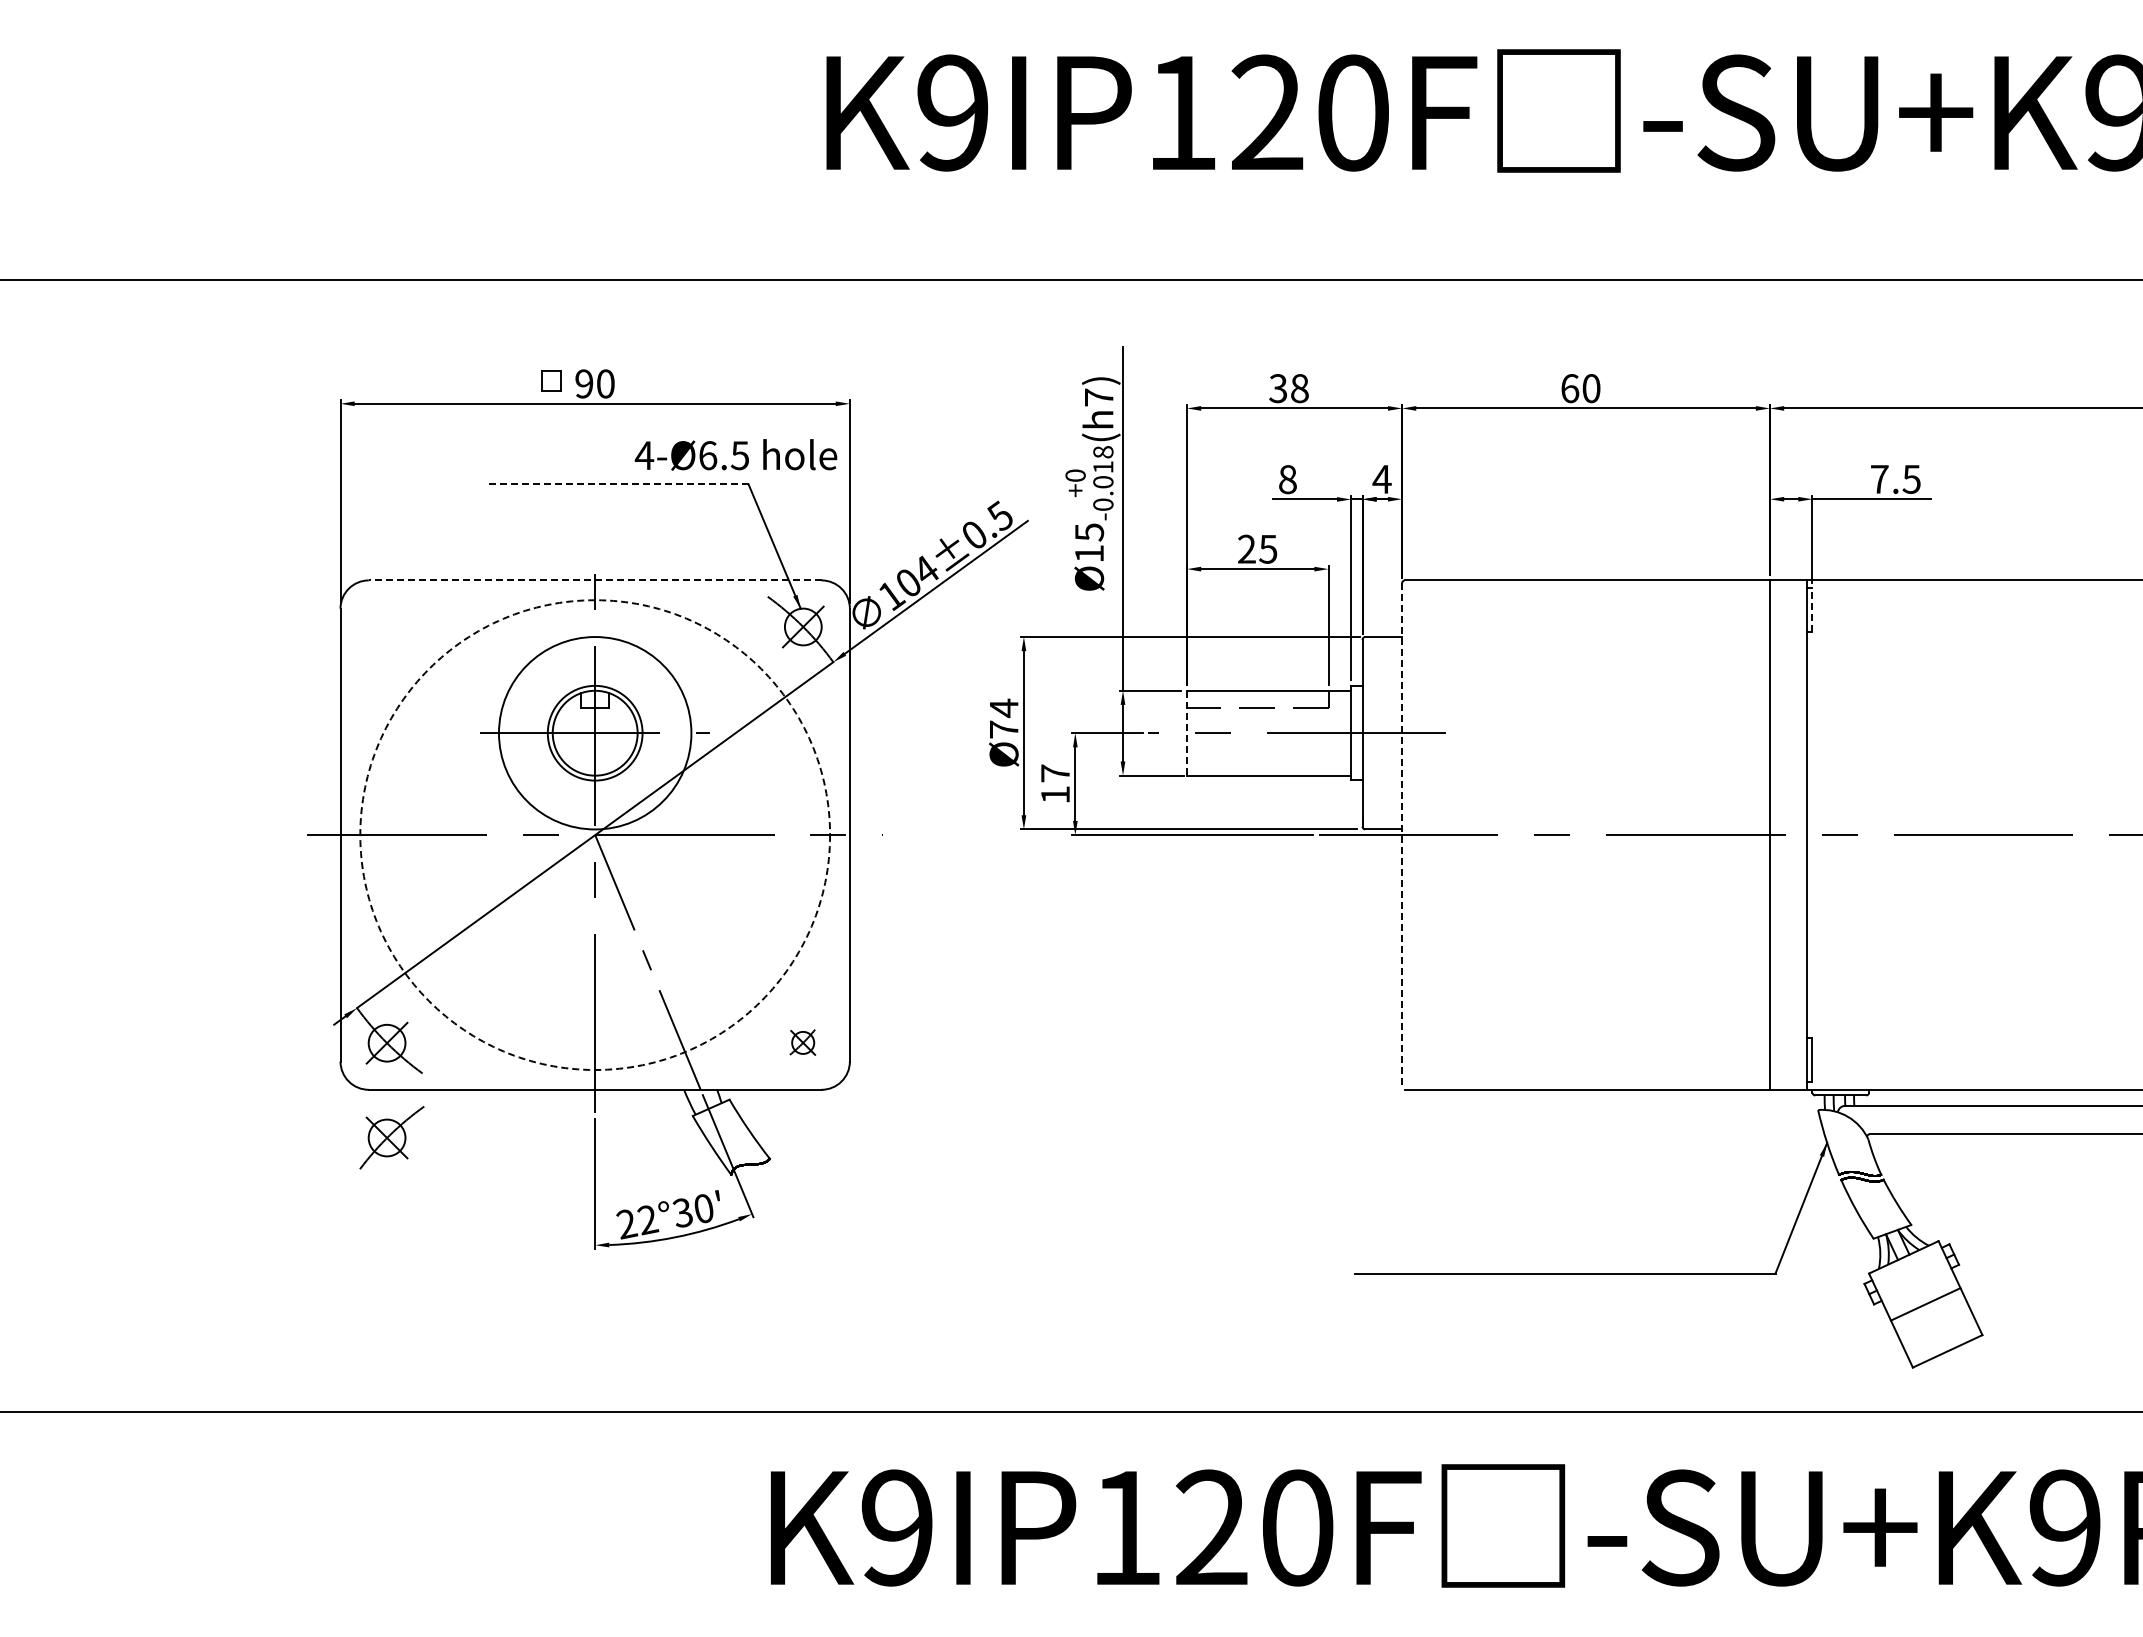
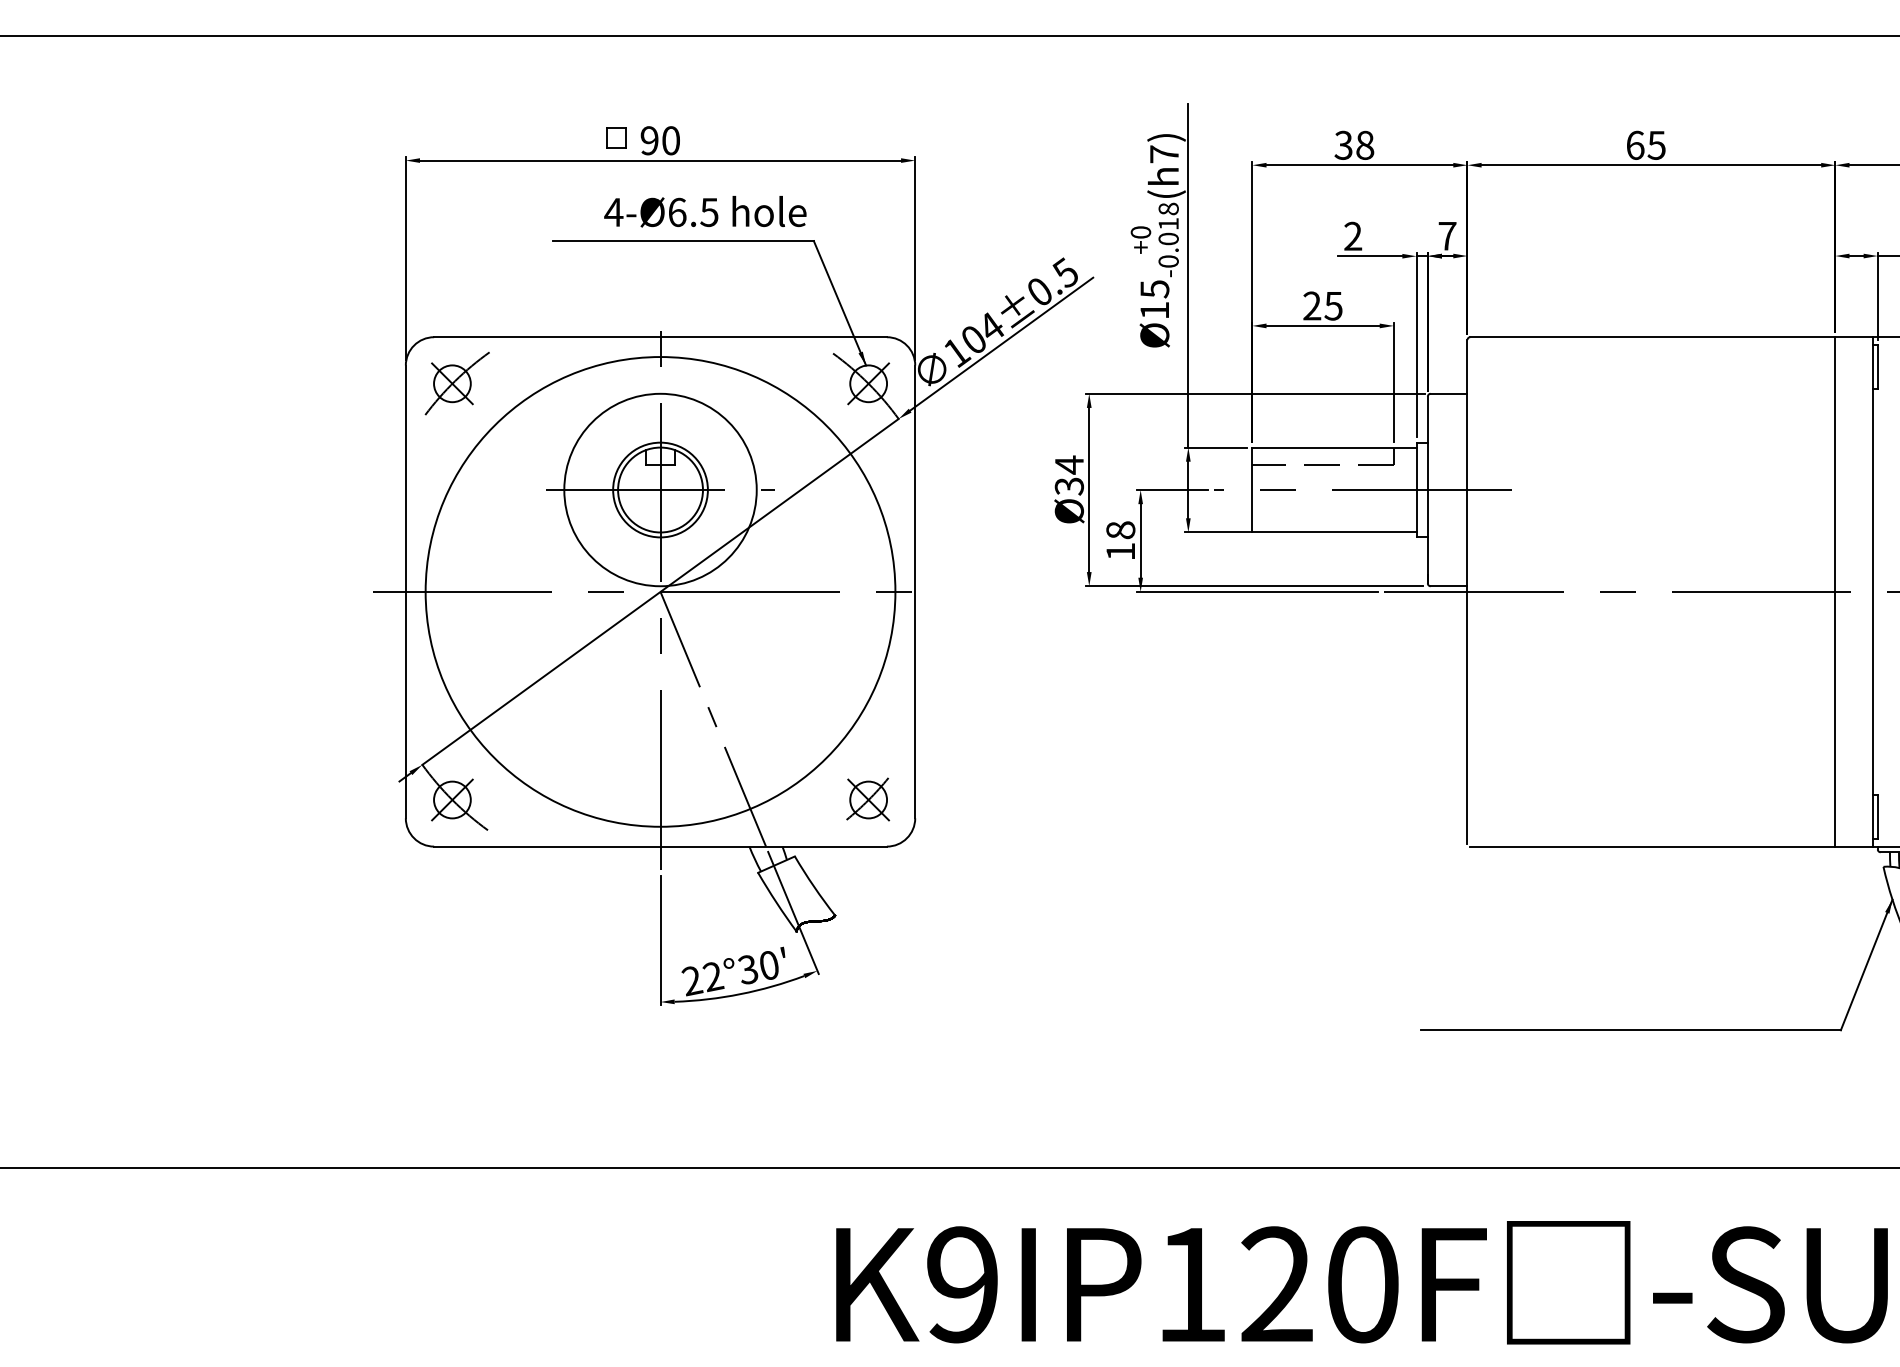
text: (1591, 388) -> (1656, 145), 60 -> 65
text: (735, 454) -> (704, 211), moved
text: (1287, 479) -> (1352, 236), 8 -> 2
text: (1381, 479) -> (1446, 236), 4 -> 7
line: (617, 484) -> (682, 241), dashed -> solid
line: (594, 580) -> (659, 337), dashed -> solid
line: (1812, 610) -> (1877, 367), dashed -> solid
text: (1003, 729) -> (1068, 486), 74 -> 34
line: (1187, 733) -> (1252, 490), dashed -> solid
text: (1055, 773) -> (1120, 530), 17 -> 18
circle: (595, 835) -> (660, 592), dashed -> solid
line: (1402, 835) -> (1467, 592), dashed -> solid
part: (802, 1042) -> (867, 799), size x1.67
part: (391, 1137) -> (456, 383), moved

